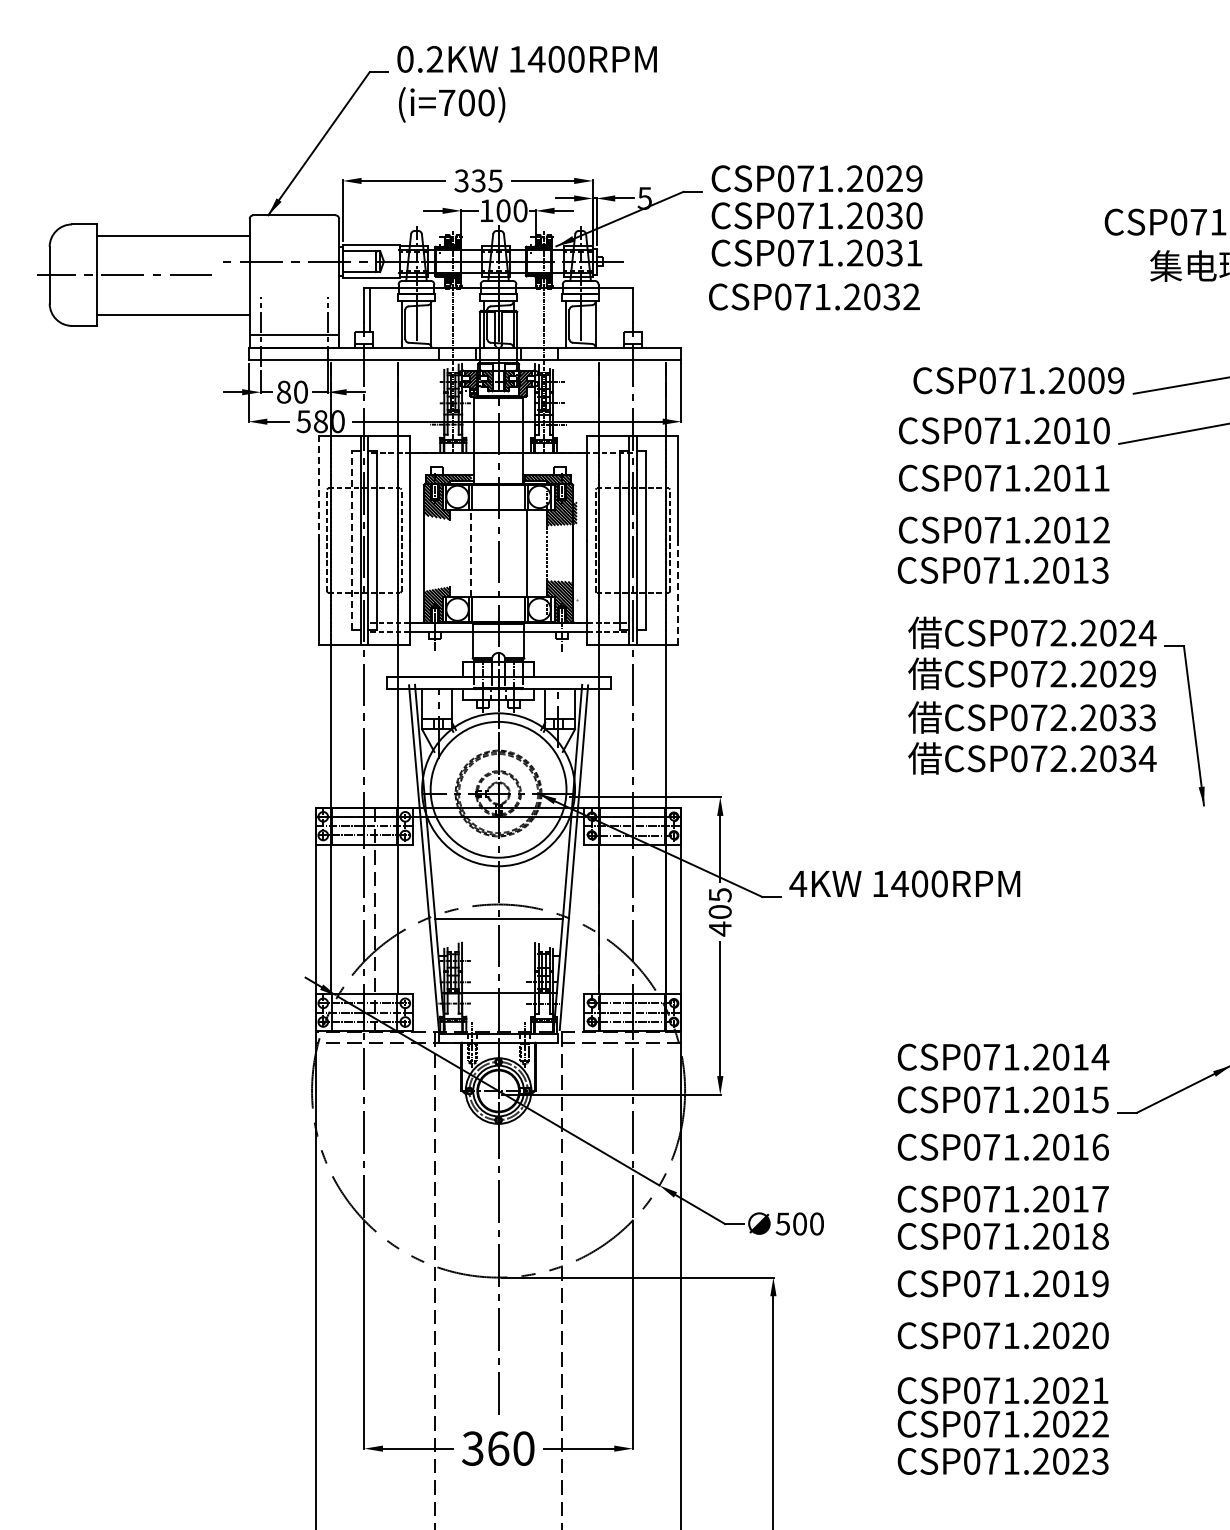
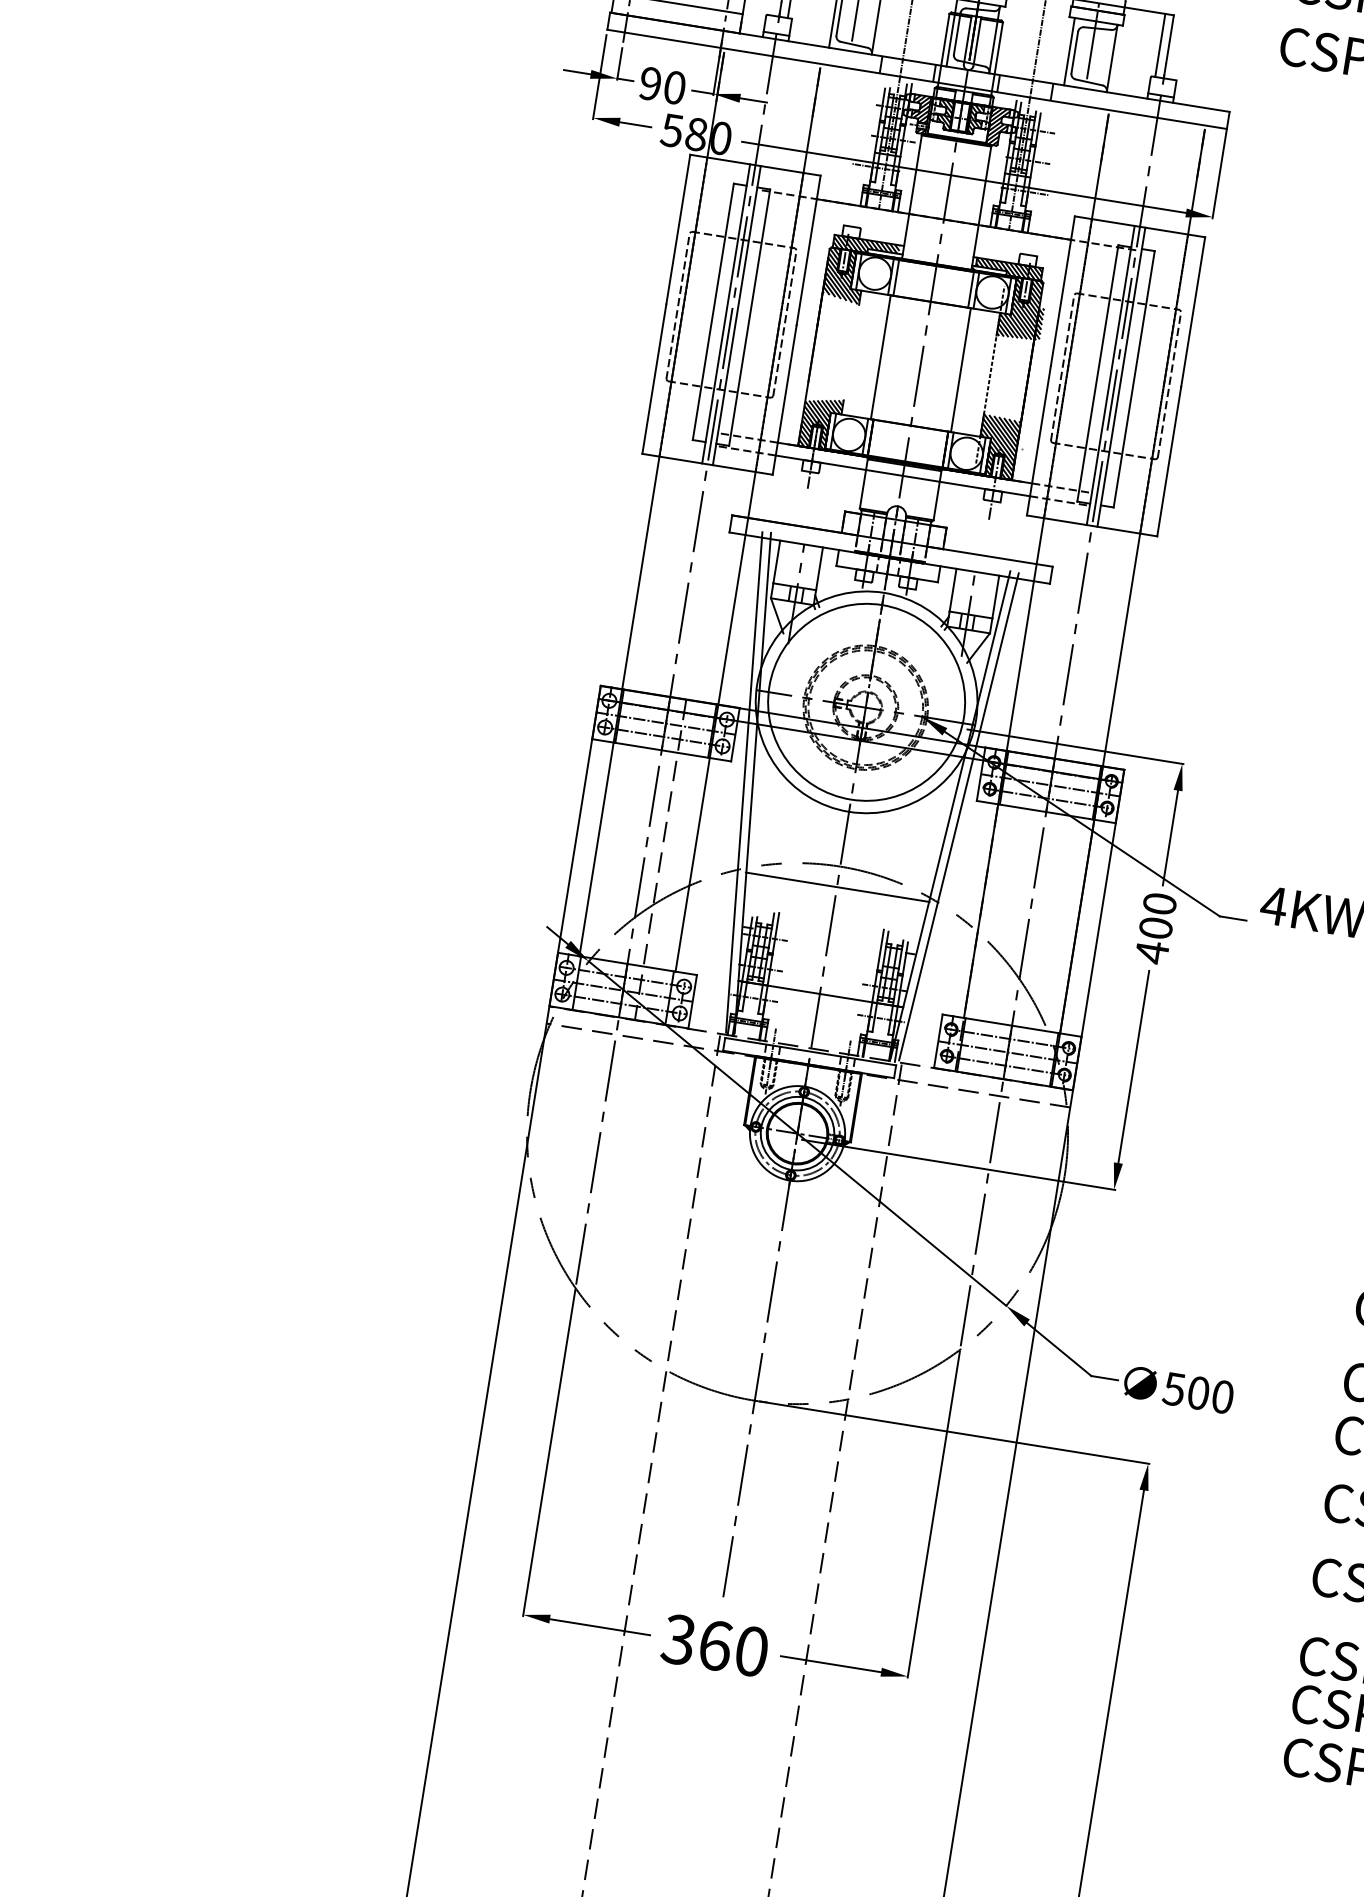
line: (626, 310) -> (1159, 45), added
text: (284, 391) -> (651, 82), 80 -> 90
line: (318, 487) -> (678, 228), dashed -> solid
line: (351, 540) -> (713, 311), dashed -> solid
line: (470, 552) -> (880, 356), dashed -> solid
line: (678, 592) -> (1169, 461), dashed -> solid
text: (719, 895) -> (1158, 904), 405 -> 400

